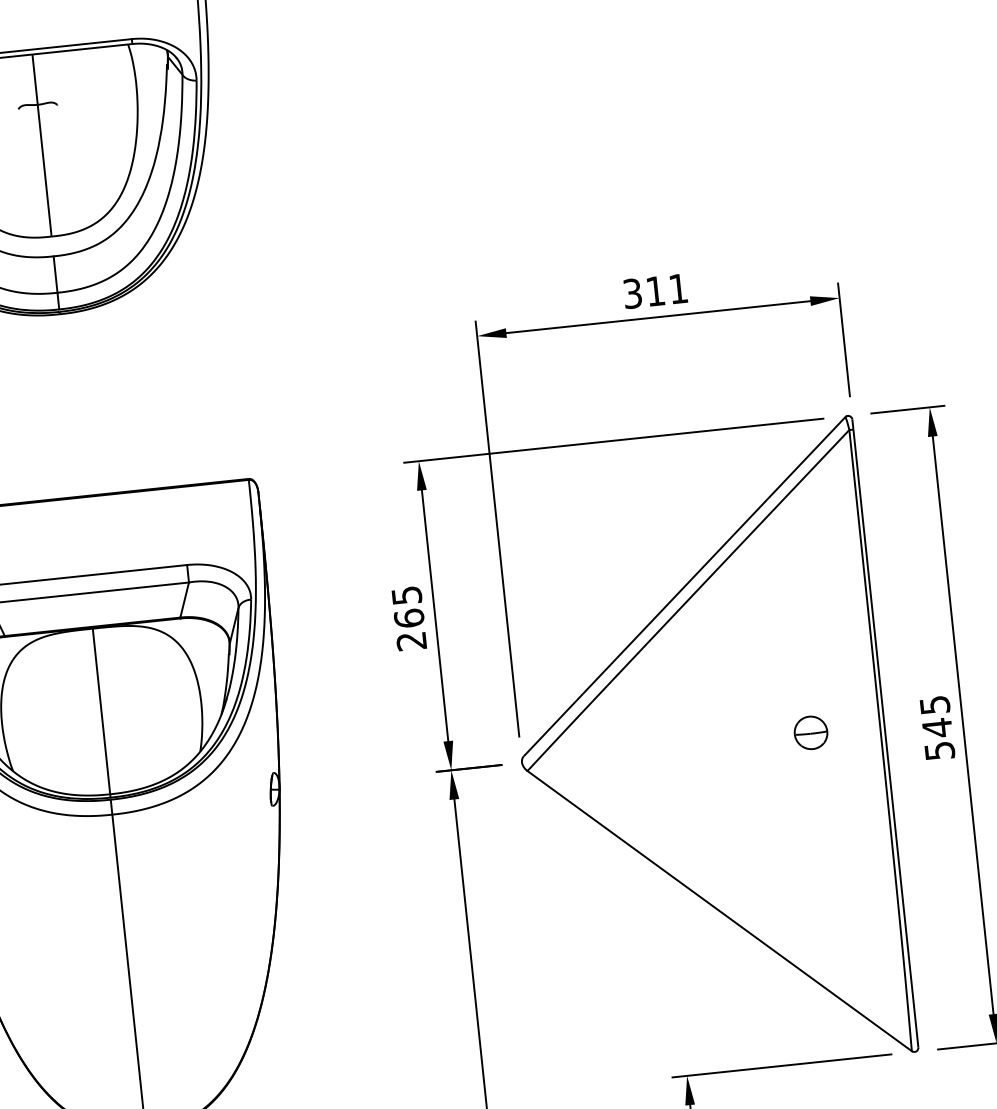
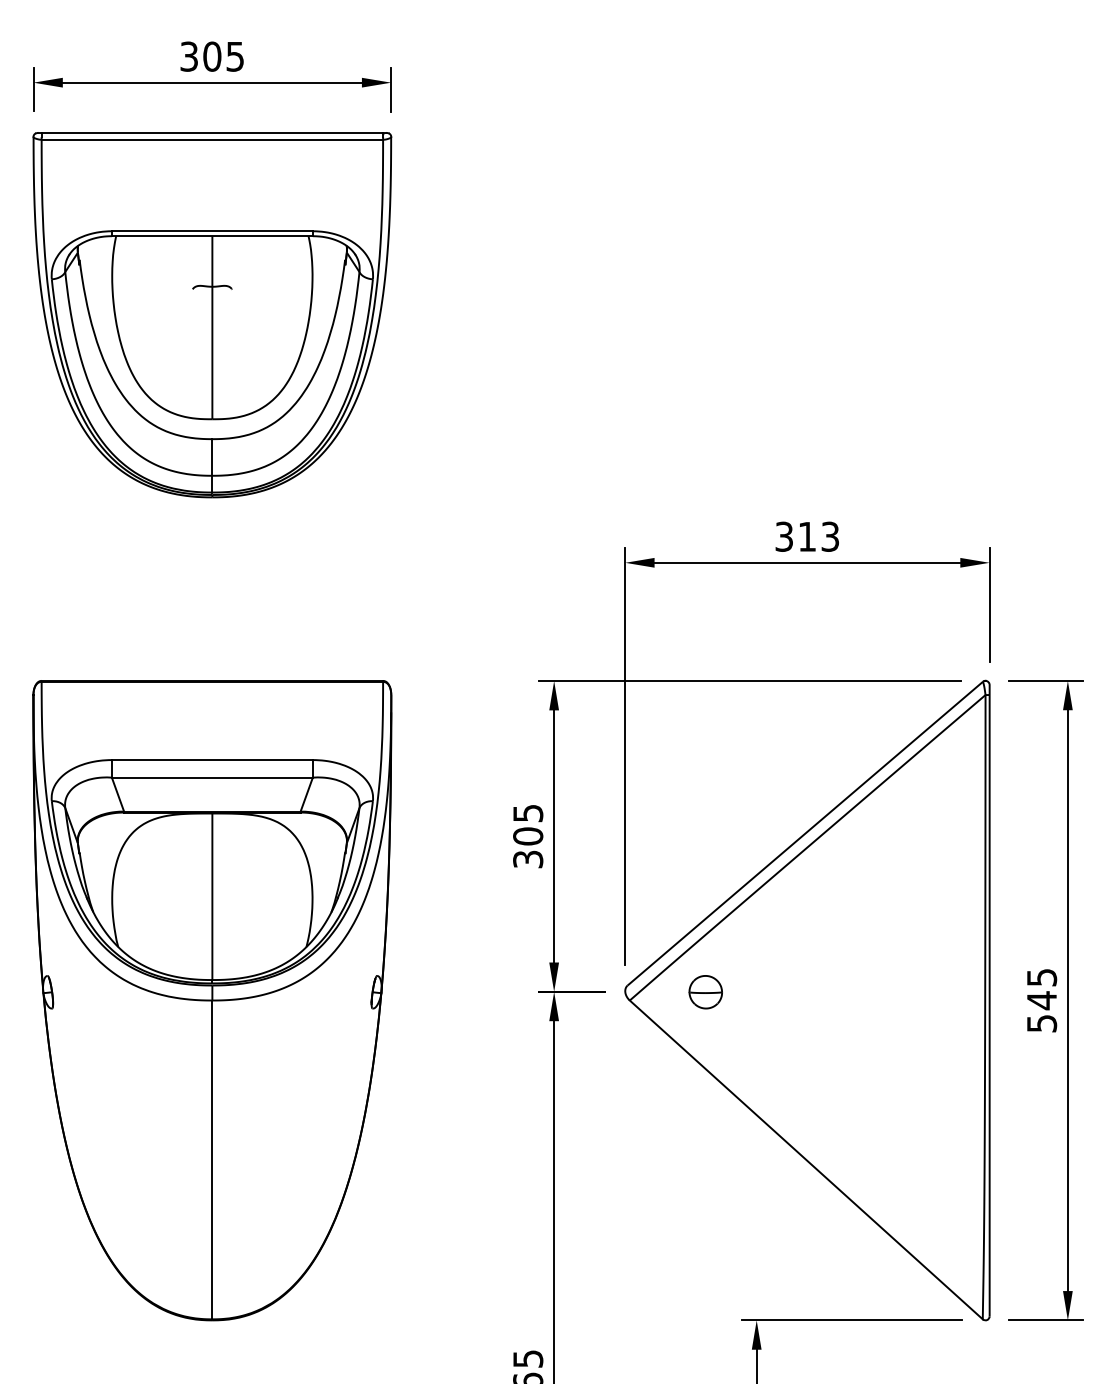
text: (677, 288) -> (829, 536), 311 -> 313
text: (410, 629) -> (528, 847), 265 -> 305
part: (810, 733) -> (705, 992), moved

